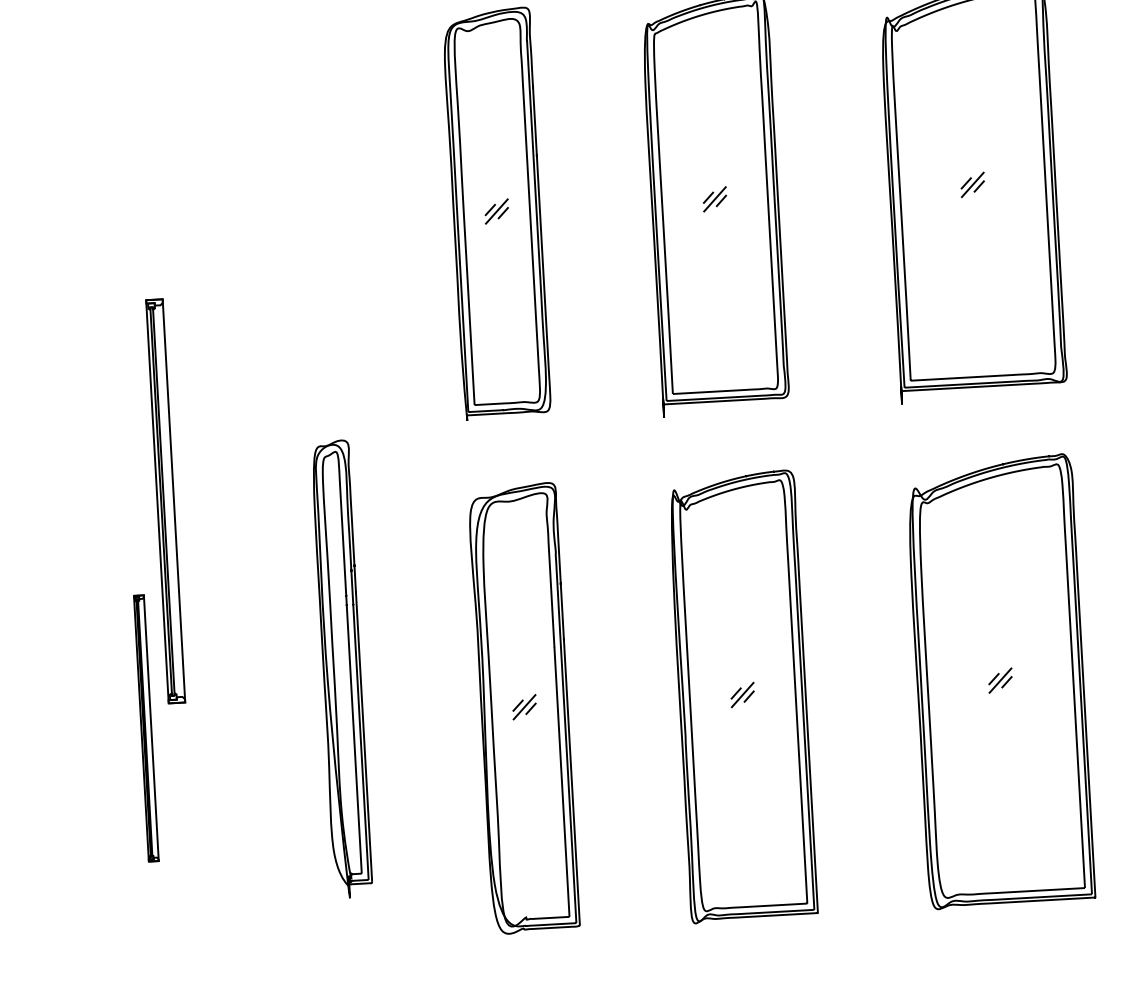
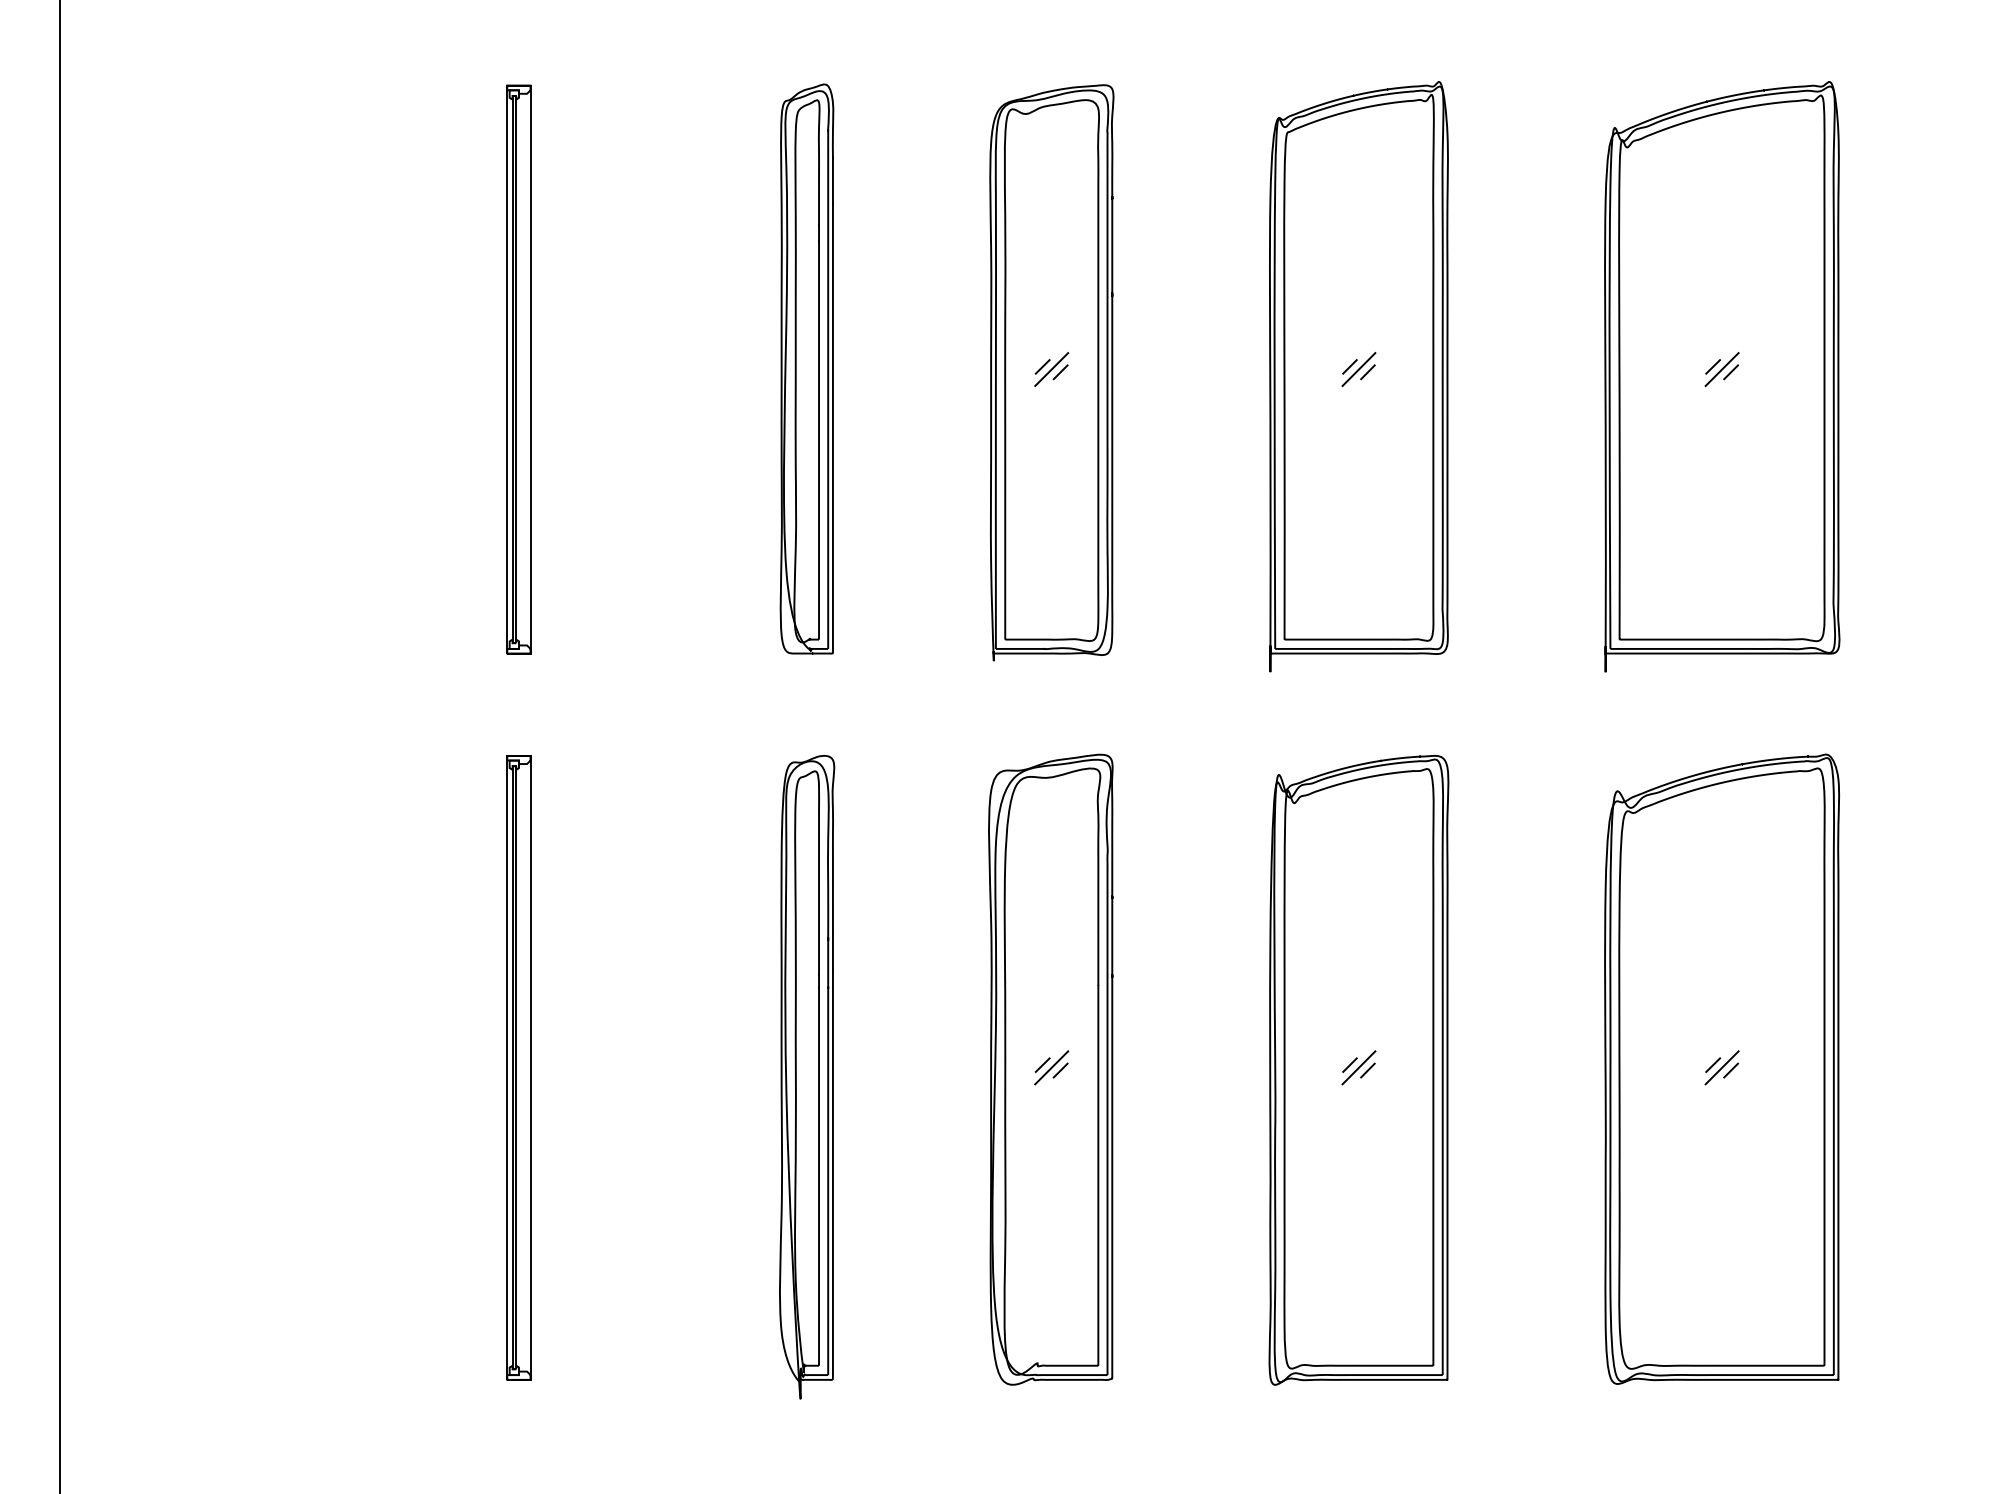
part: (322, 220) -> (806, 368), added
part: (165, 501) -> (518, 369), moved
part: (342, 668) -> (807, 1076), moved
part: (146, 728) -> (518, 1067), size x1.67

